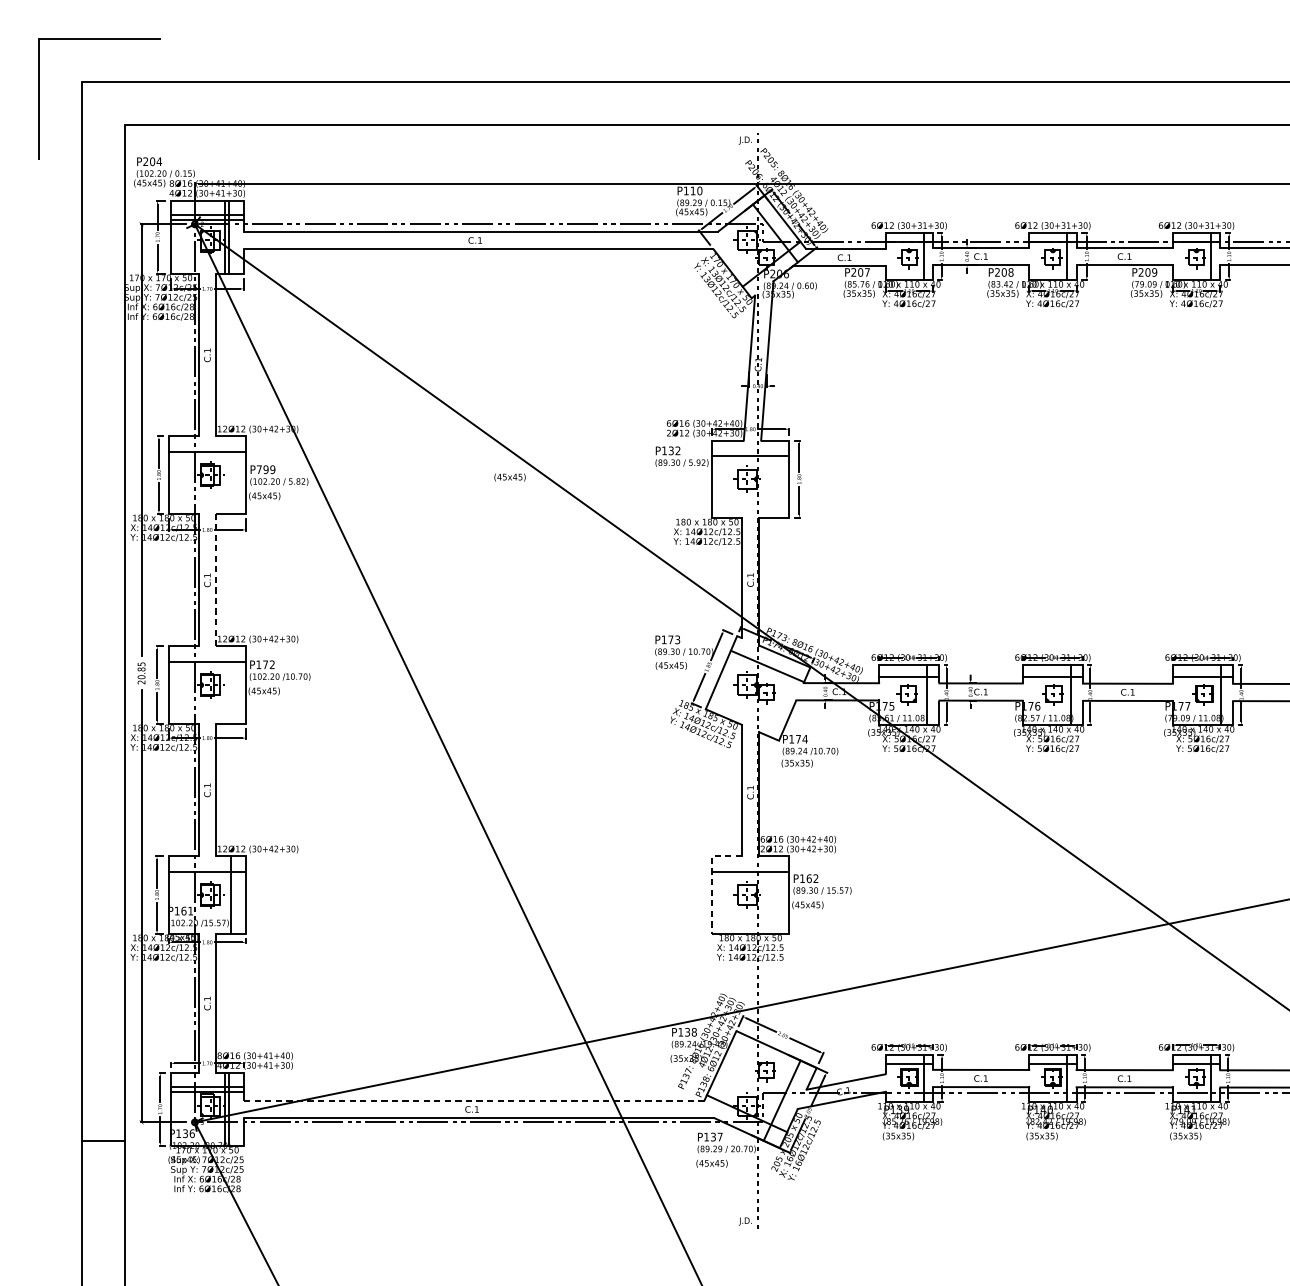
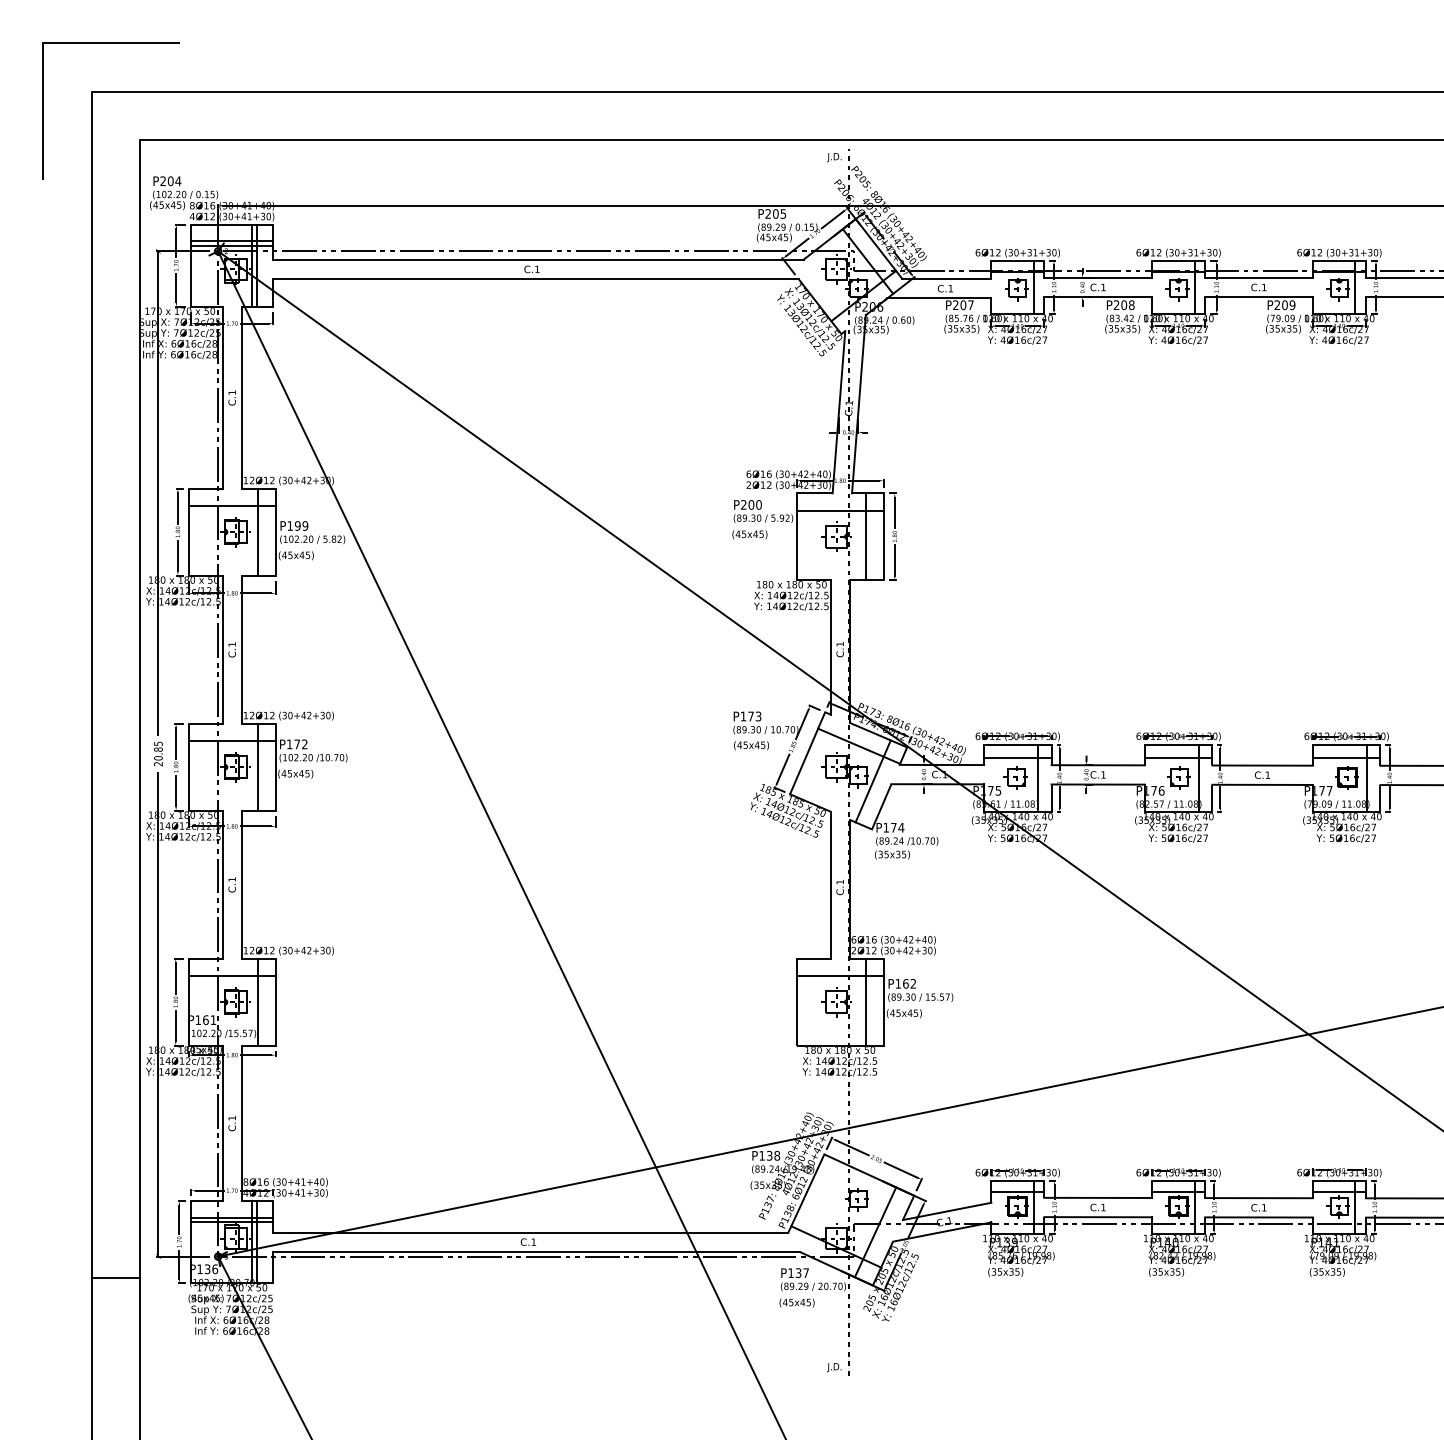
text: (692, 190) -> (775, 213), P110 -> P205
text: (671, 450) -> (751, 504), P132 -> P200
text: (258, 469) -> (289, 525), P799 -> P199
line: (230, 474) -> (258, 531), added
text: (509, 477) -> (749, 534), moved
line: (774, 479) -> (866, 536), added
line: (215, 580) -> (241, 649), dashed -> solid
line: (230, 684) -> (258, 766), added
line: (779, 697) -> (872, 781), added
line: (711, 879) -> (796, 984), dashed -> solid
line: (774, 894) -> (866, 1001), added
line: (473, 1100) -> (530, 1232), dashed -> solid

